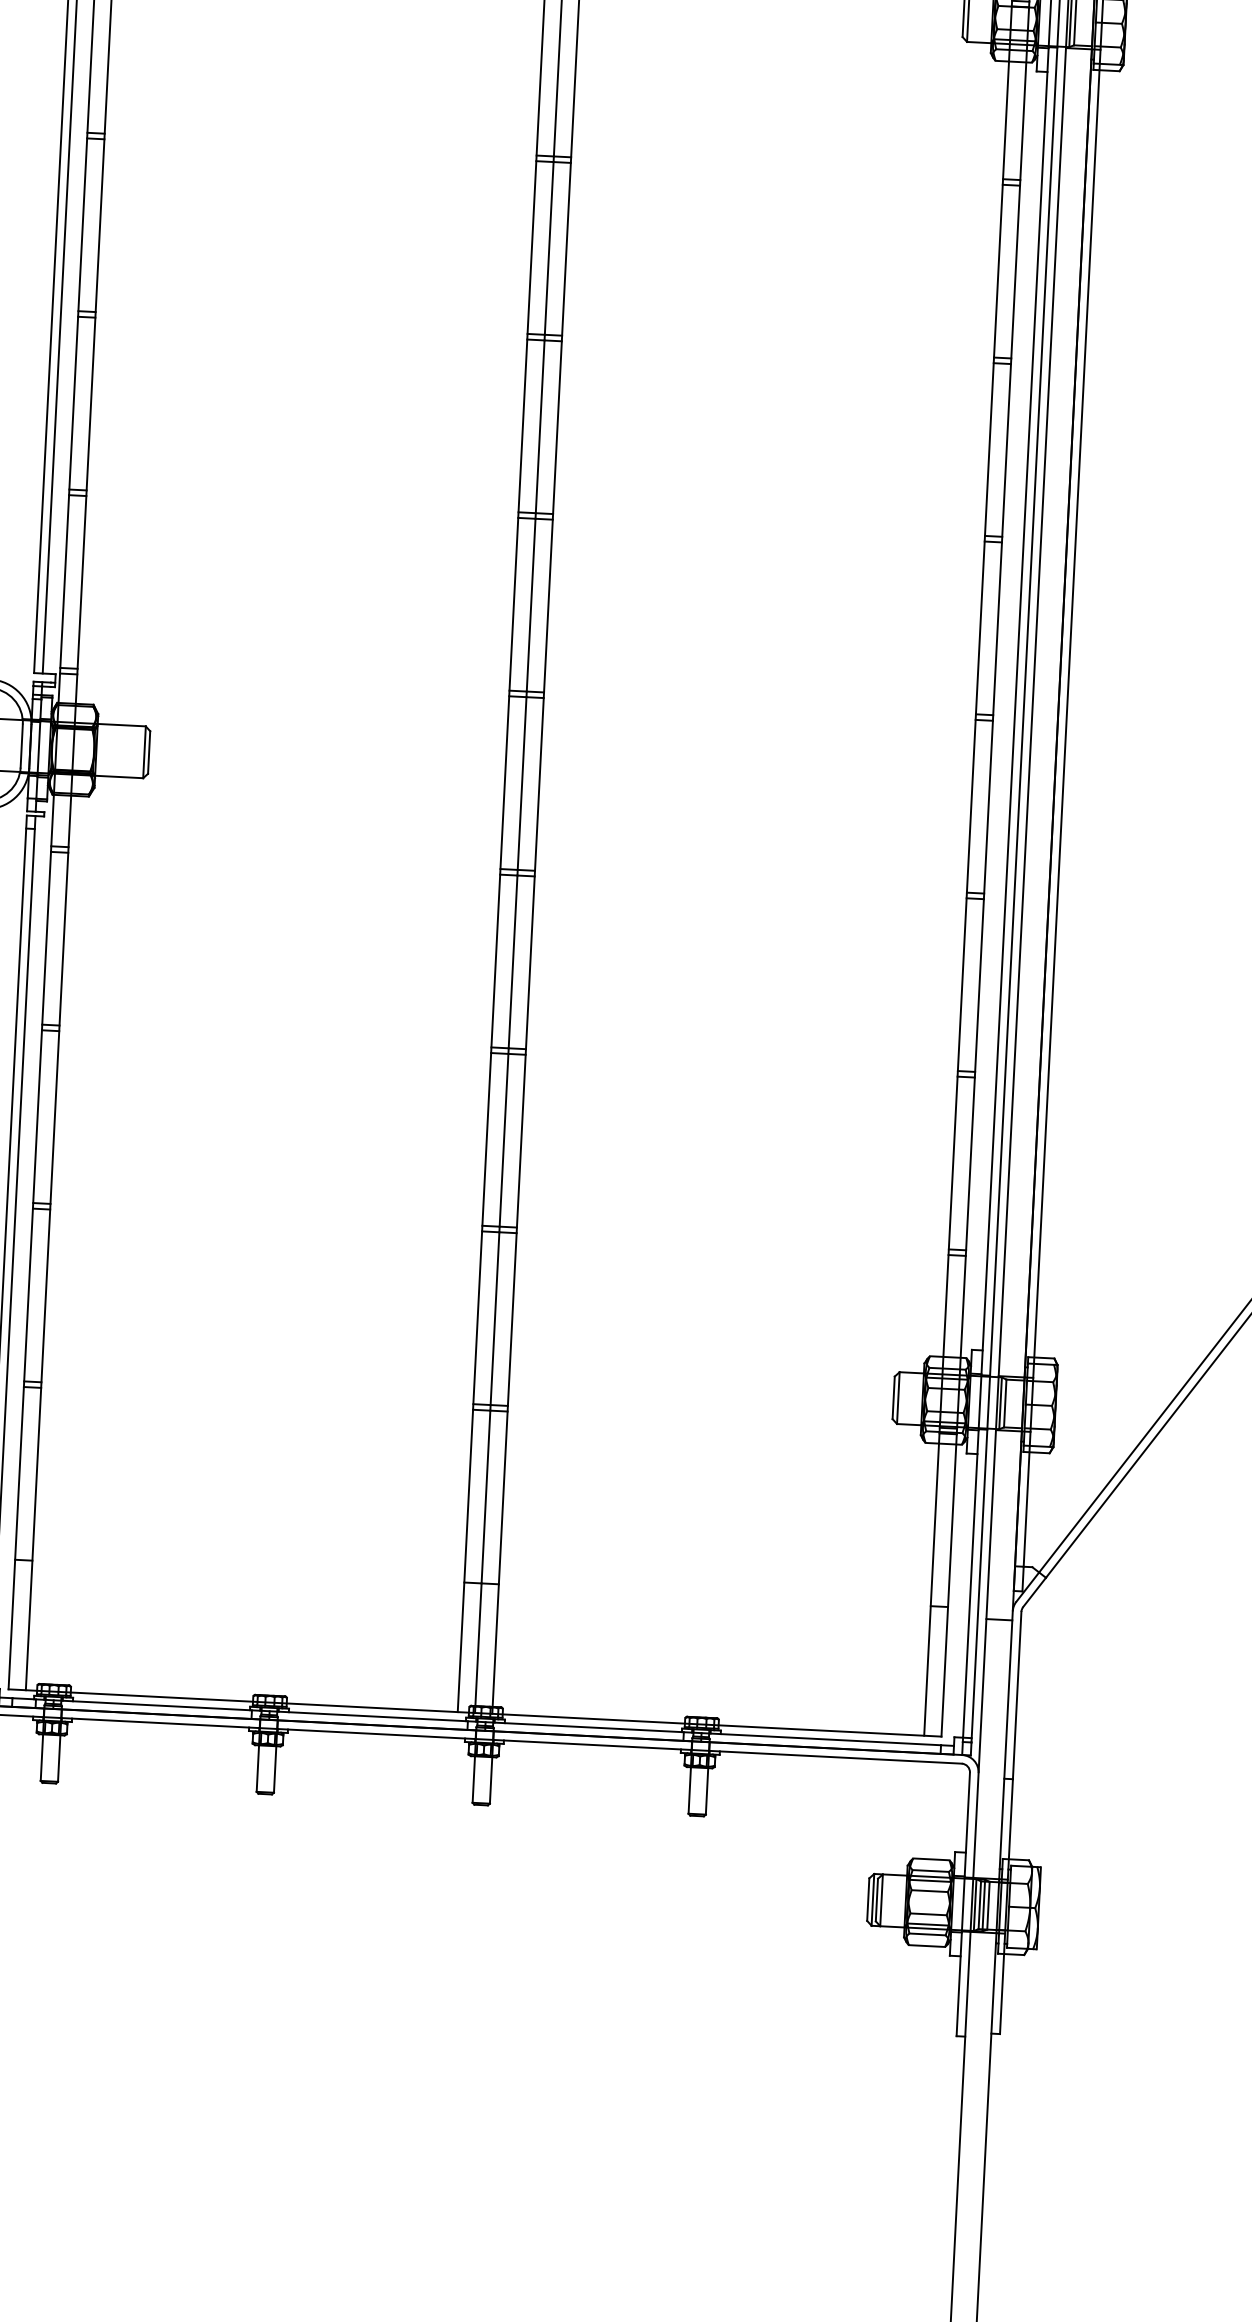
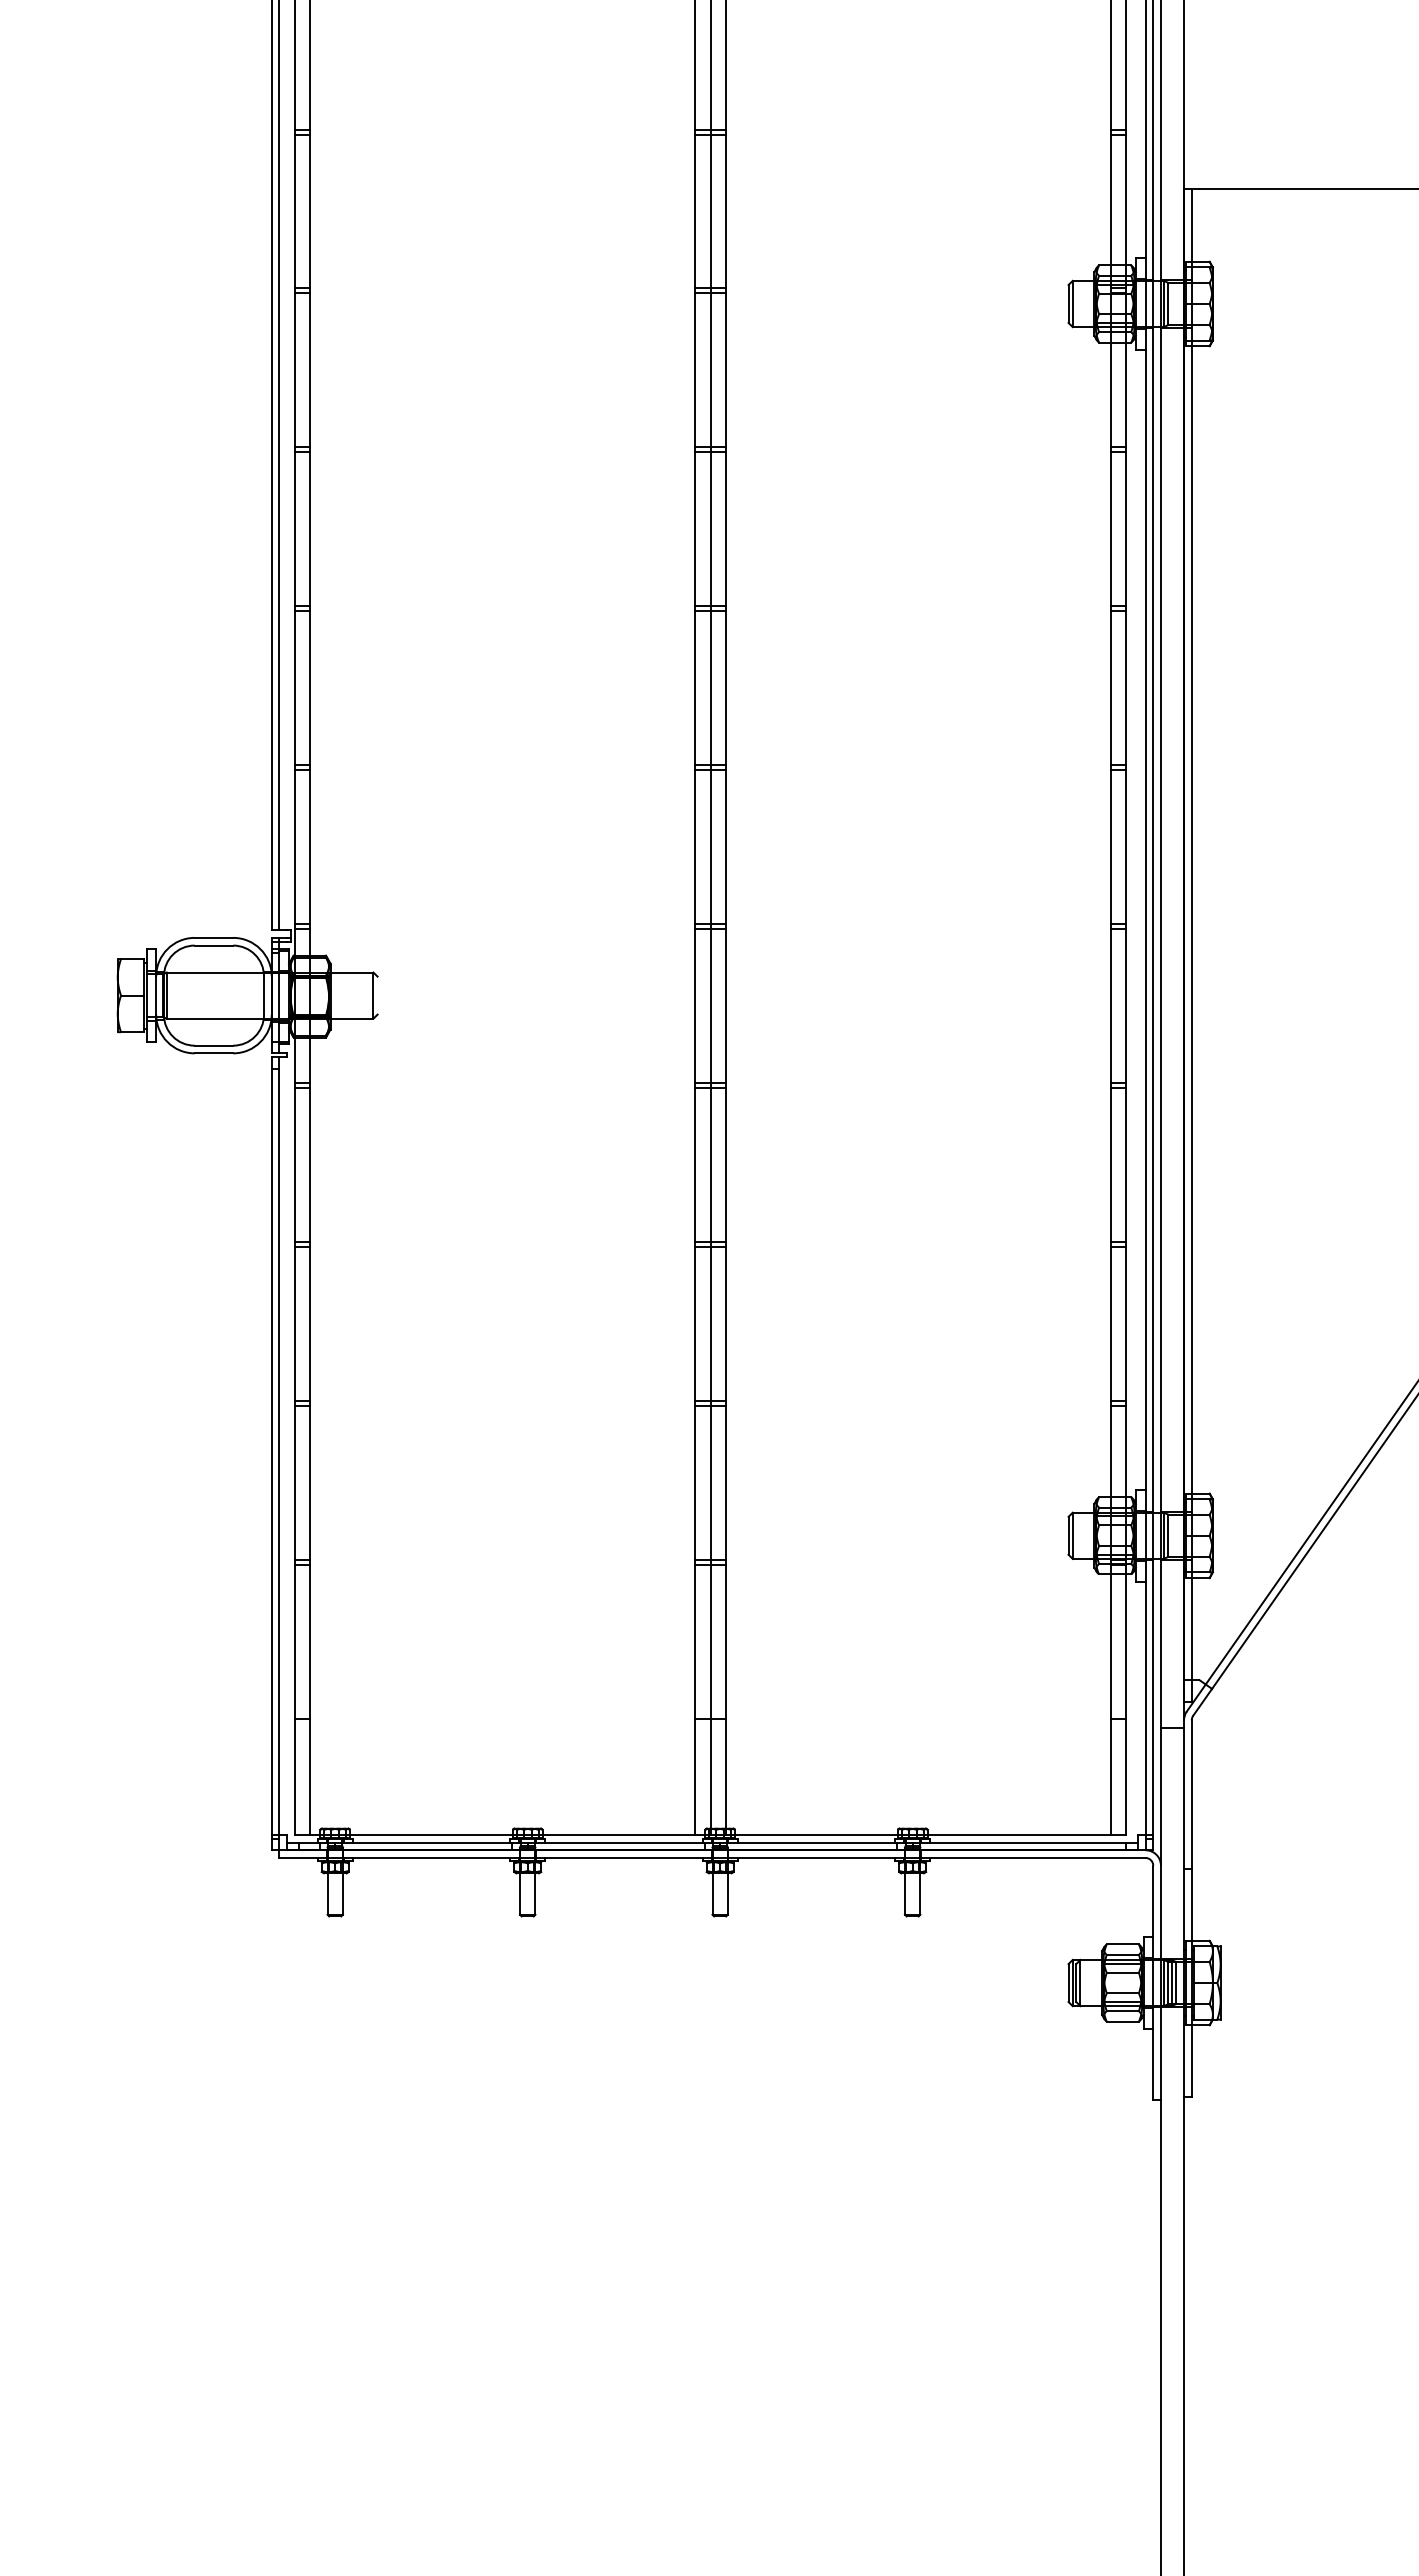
line: (149, 752) -> (377, 995), removed

